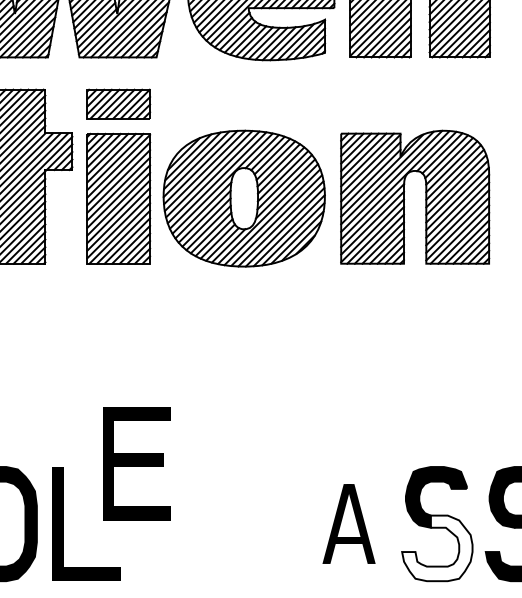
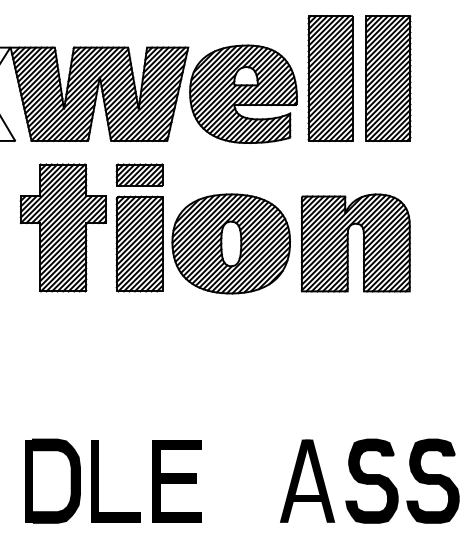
part: (136, 464) -> (176, 481), moved
part: (348, 523) -> (307, 480), size x1.43
fill: (436, 547) -> (371, 498), added

